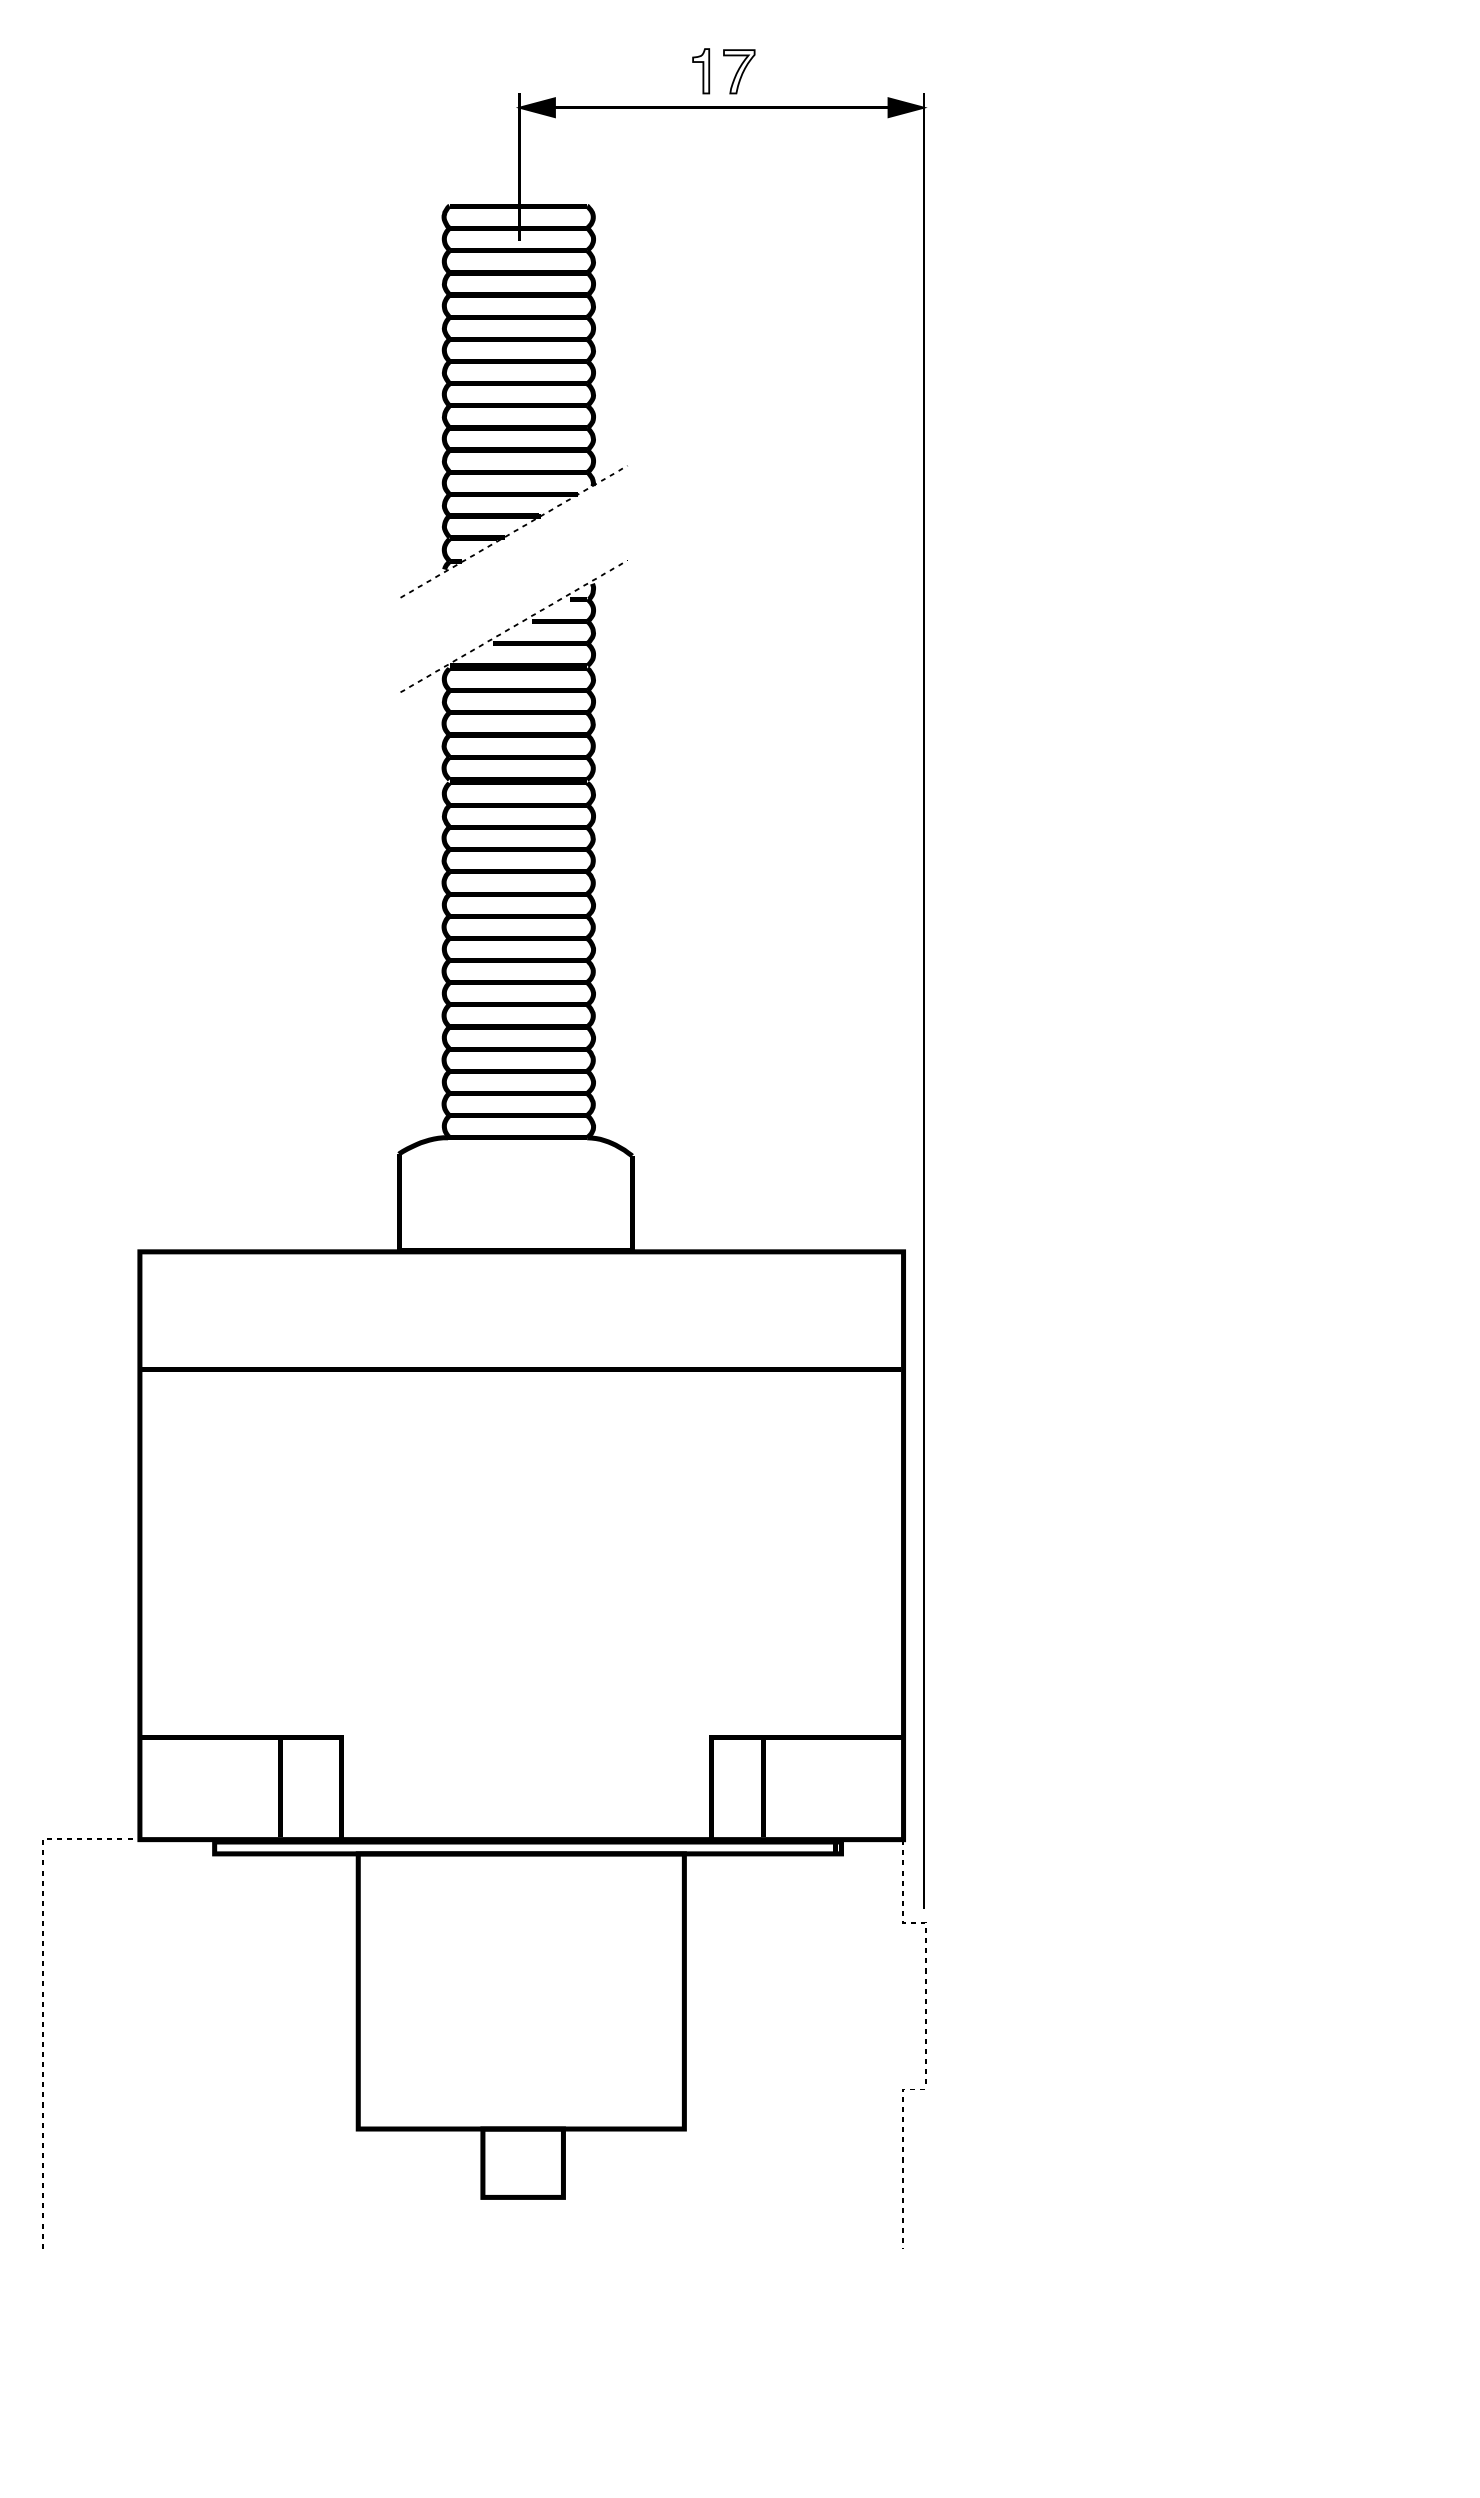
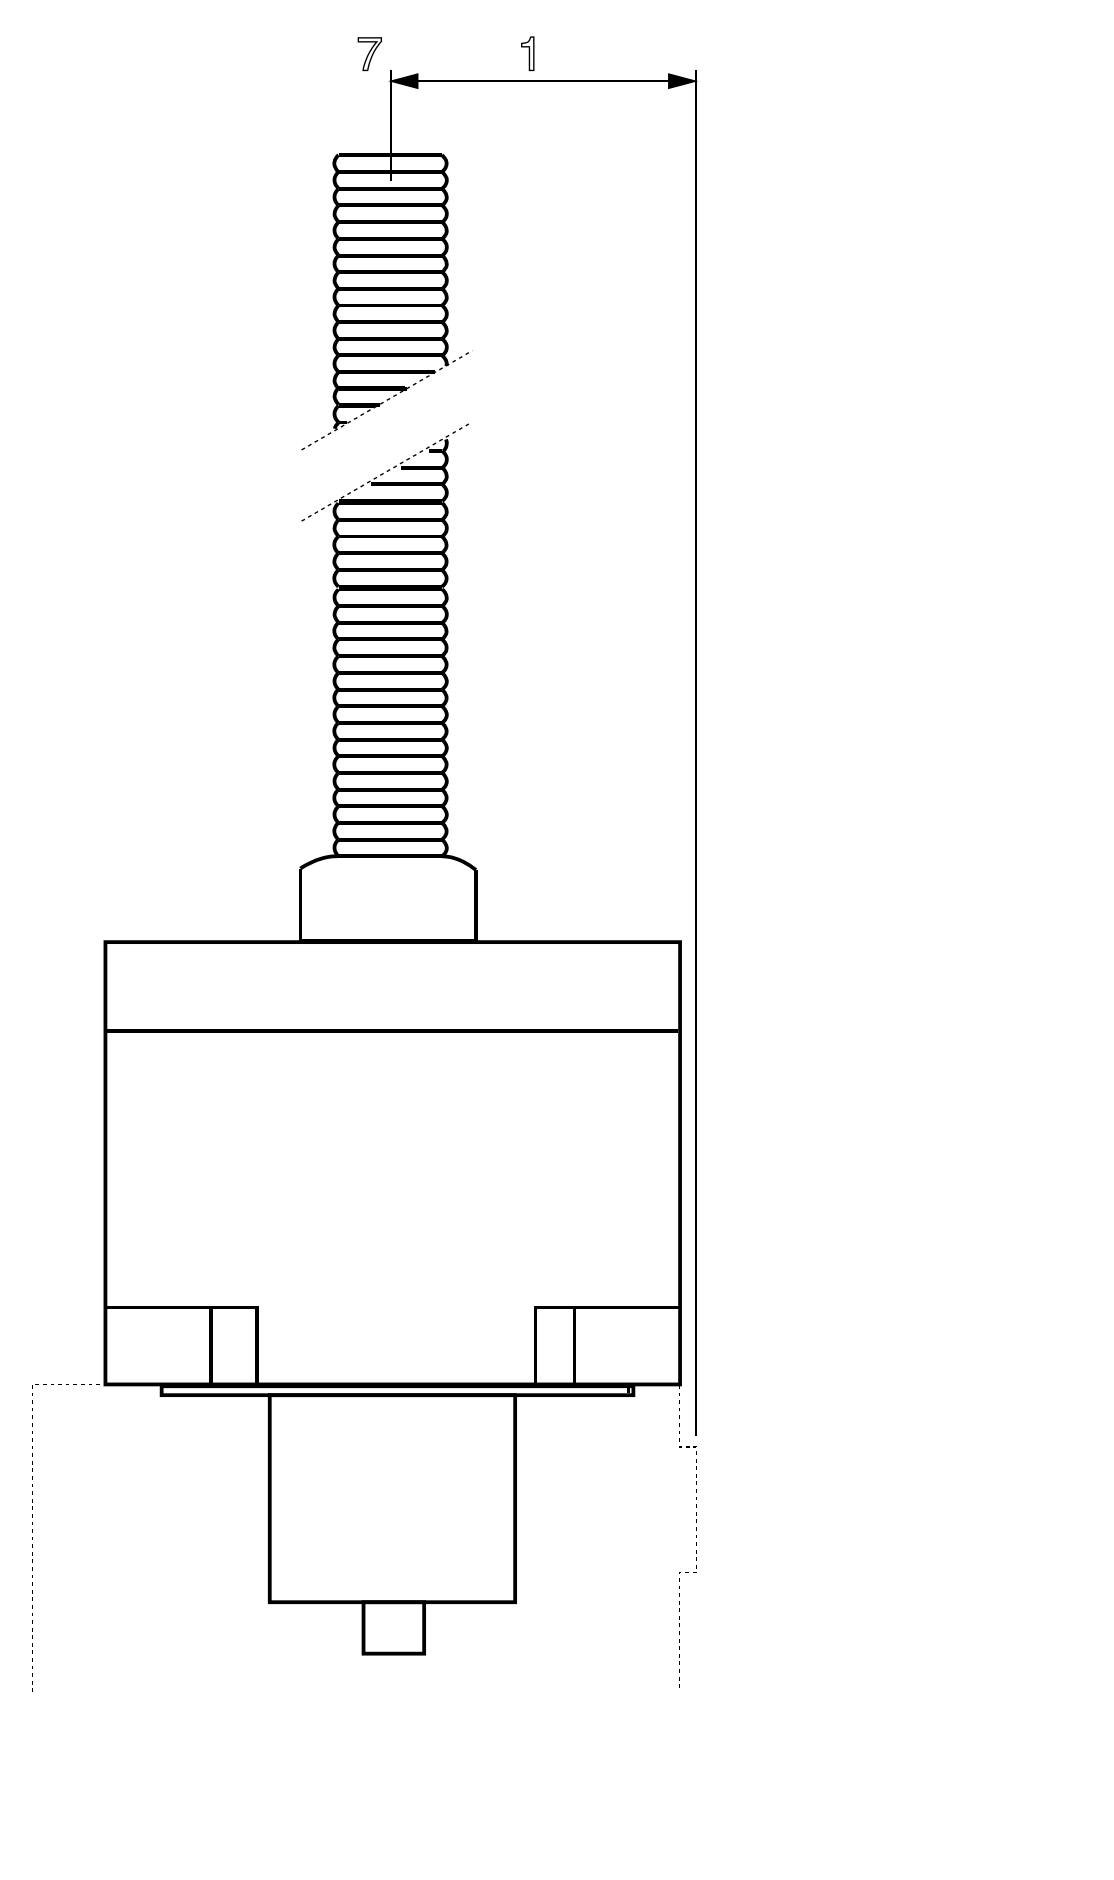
part: (739, 71) -> (370, 53), moved

